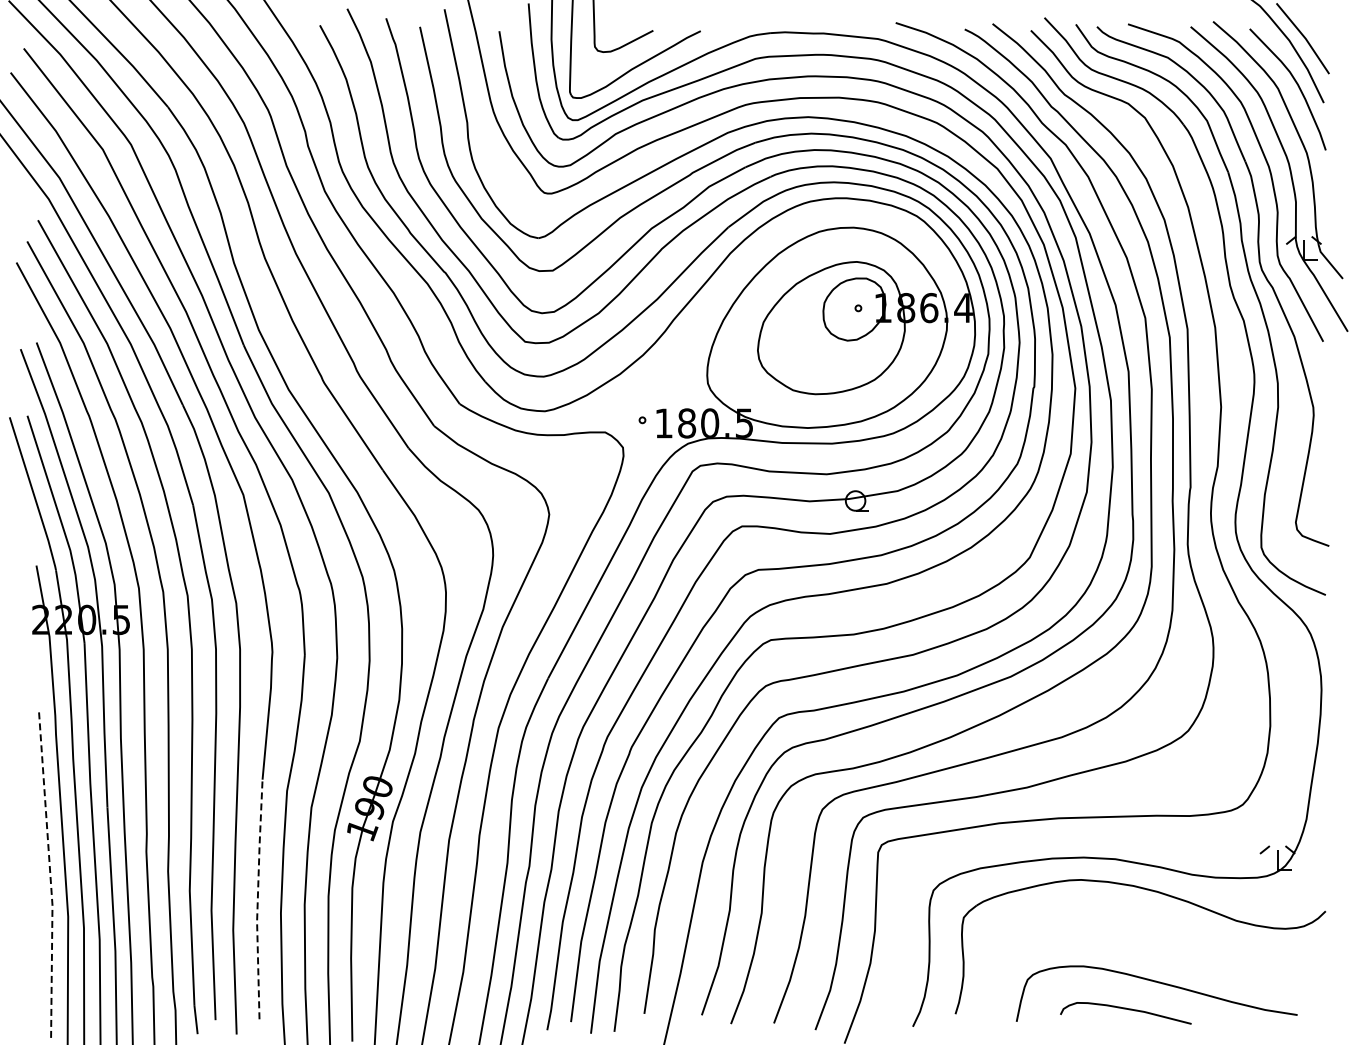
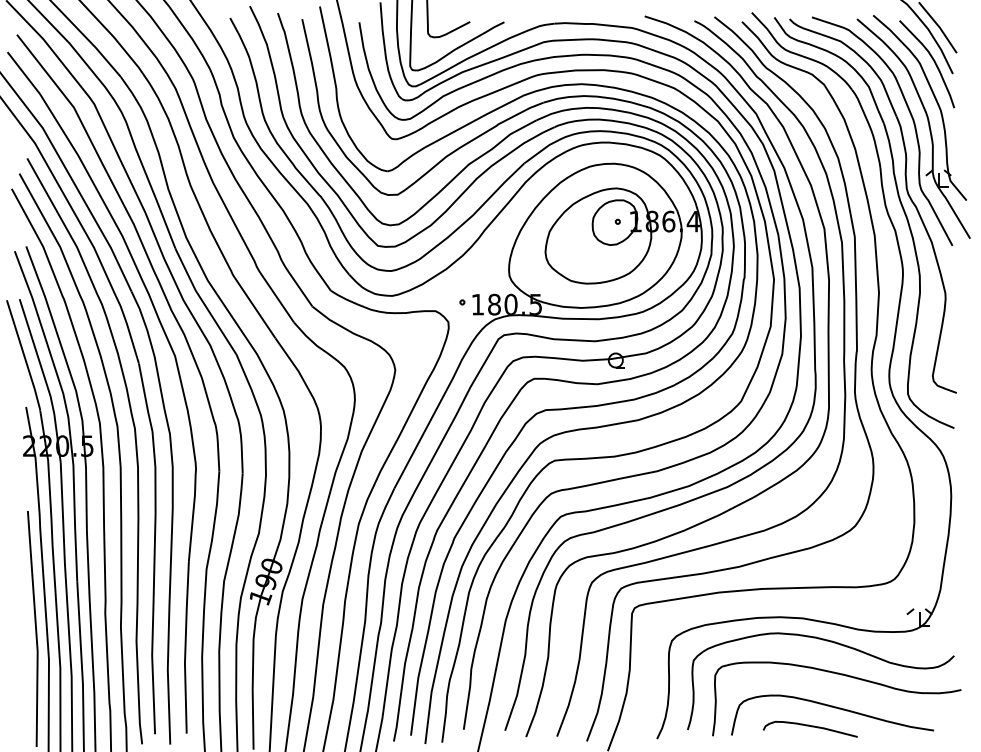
line: (50, 874) -> (36, 629), dashed -> solid
line: (257, 898) -> (185, 646), dashed -> solid
curve: (1170, 938) -> (842, 675), added

